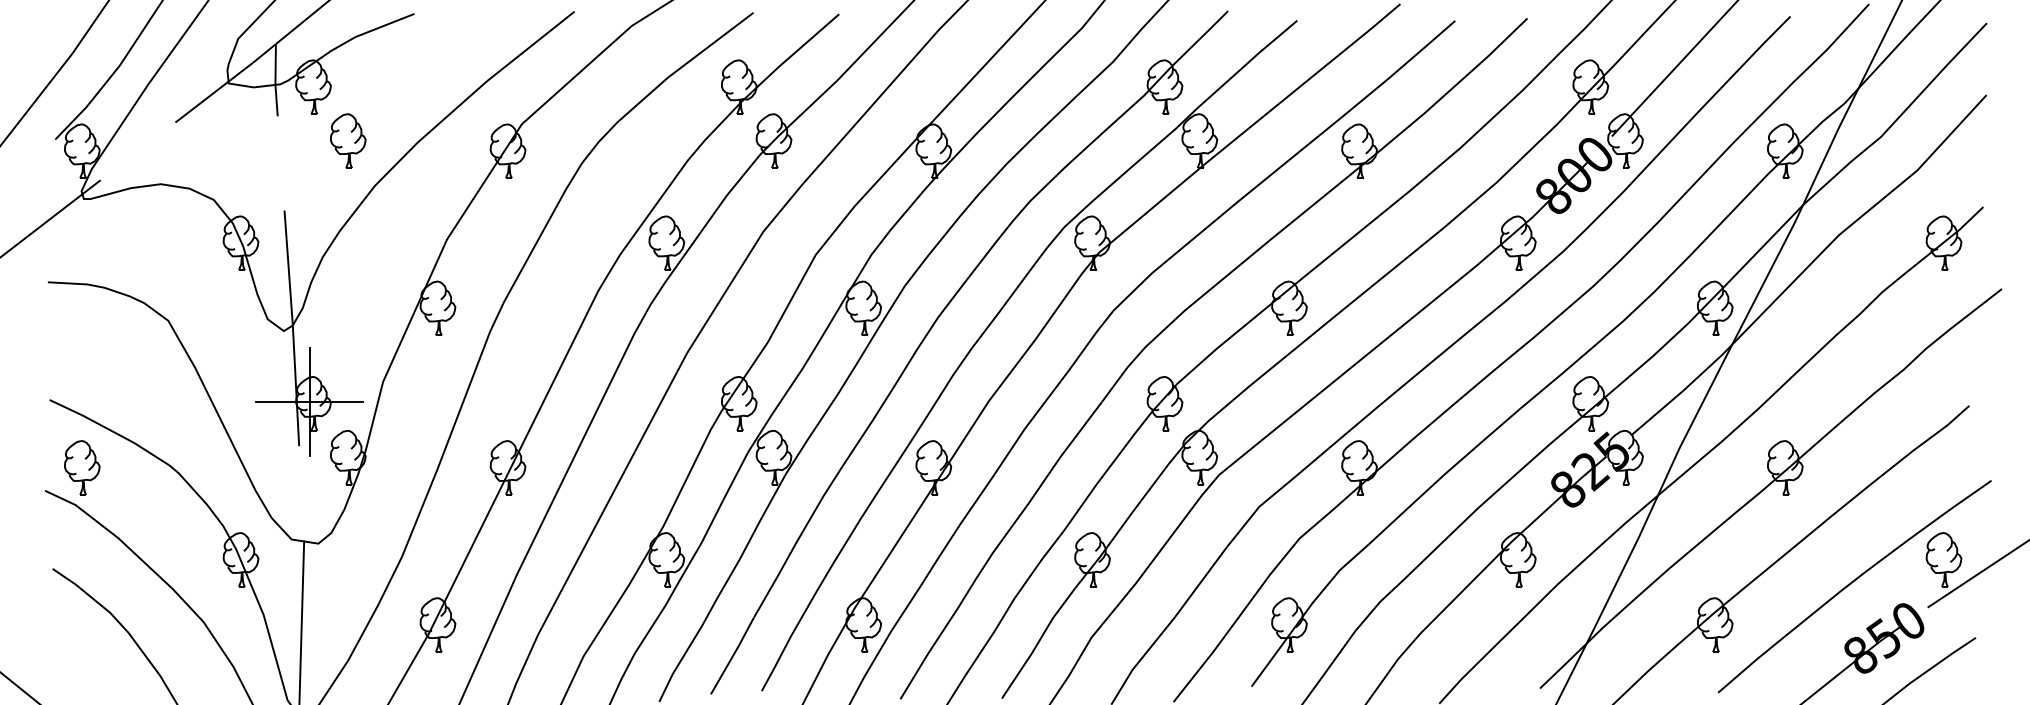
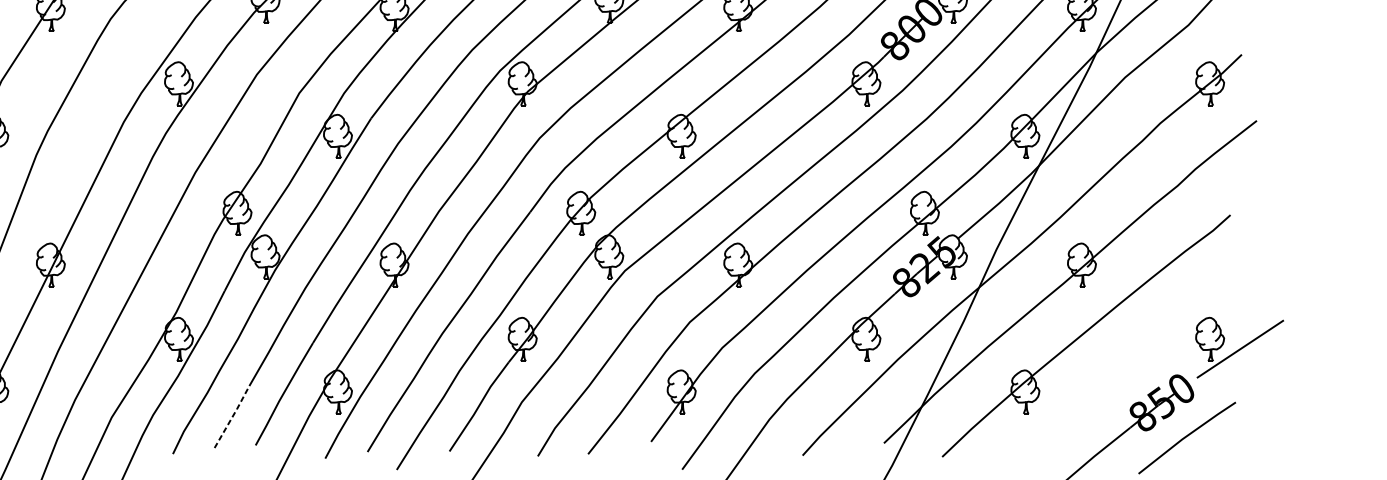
curve: (1852, 583) -> (1136, 358), removed
line: (733, 655) -> (232, 416), solid -> dashed

